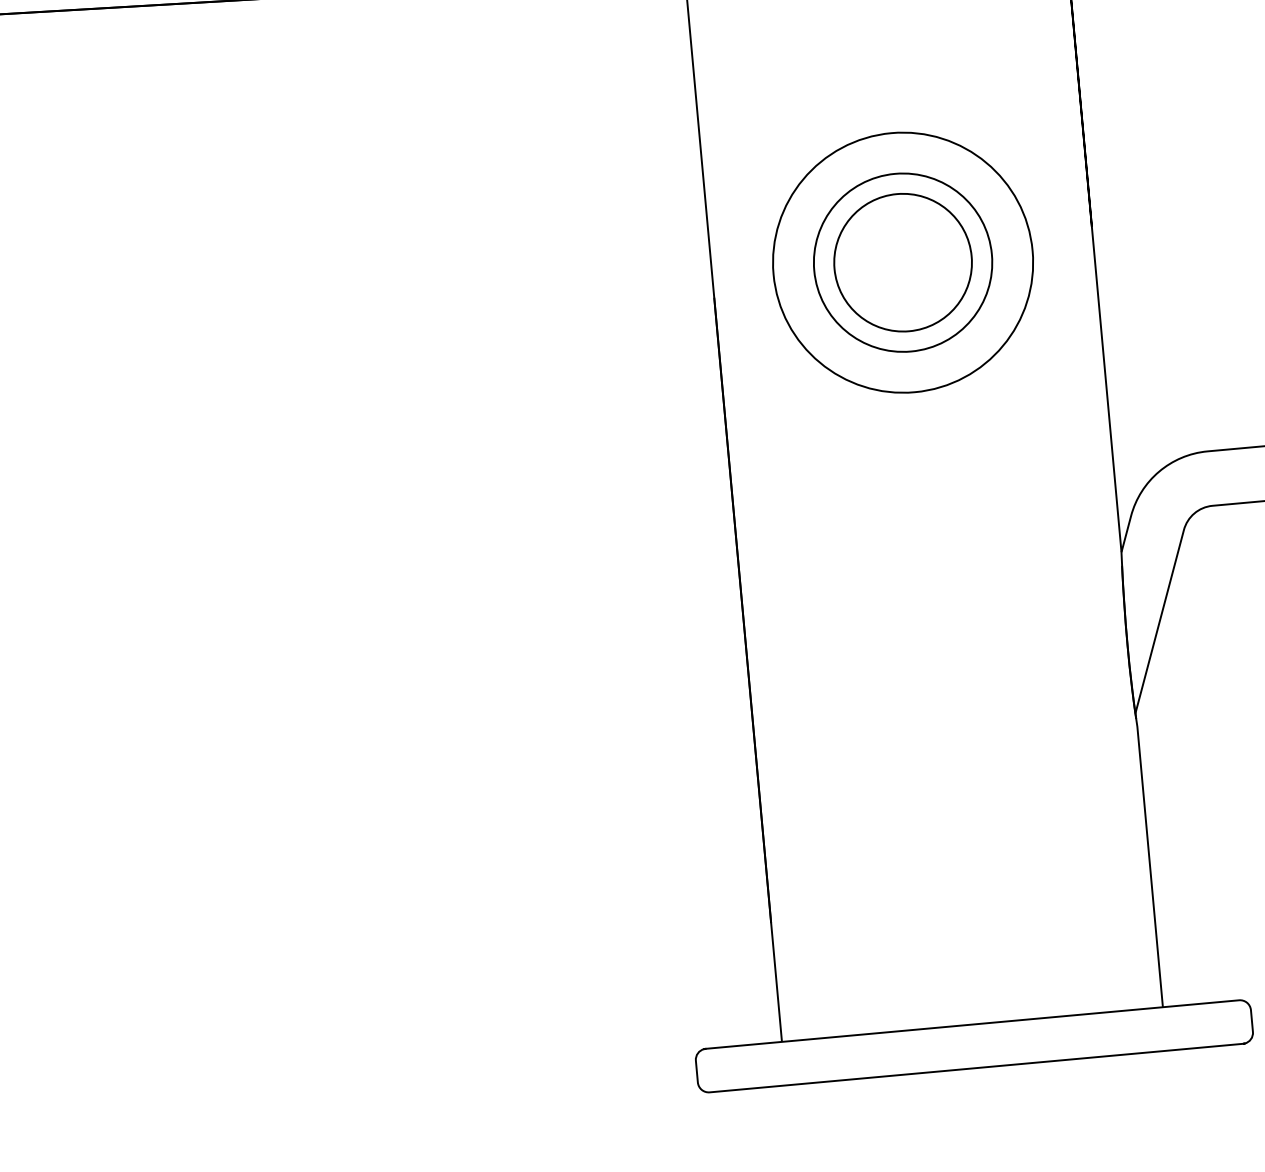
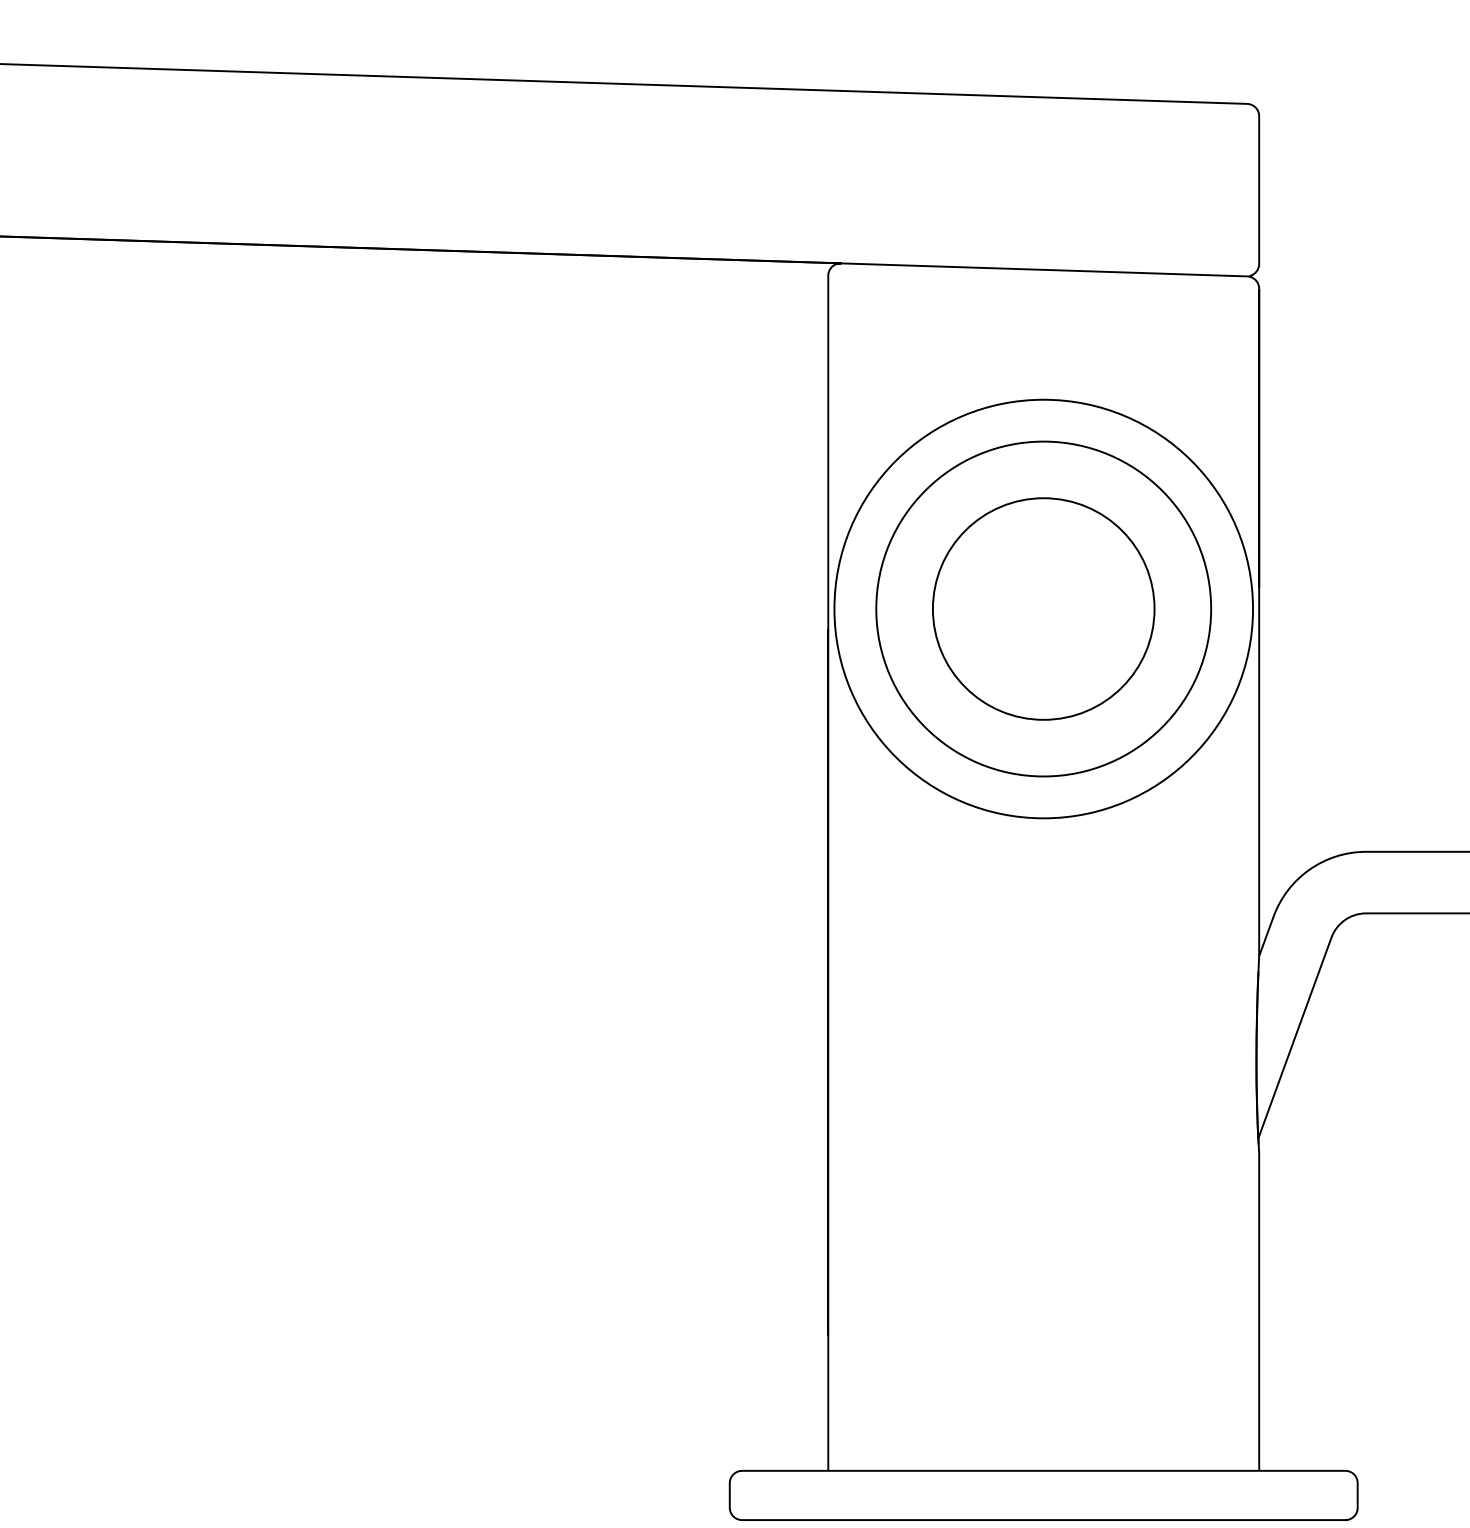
circle: (902, 262) -> (1043, 608), size x1.43
circle: (902, 262) -> (1043, 608), size x1.43
circle: (902, 262) -> (1043, 608), size x1.67

